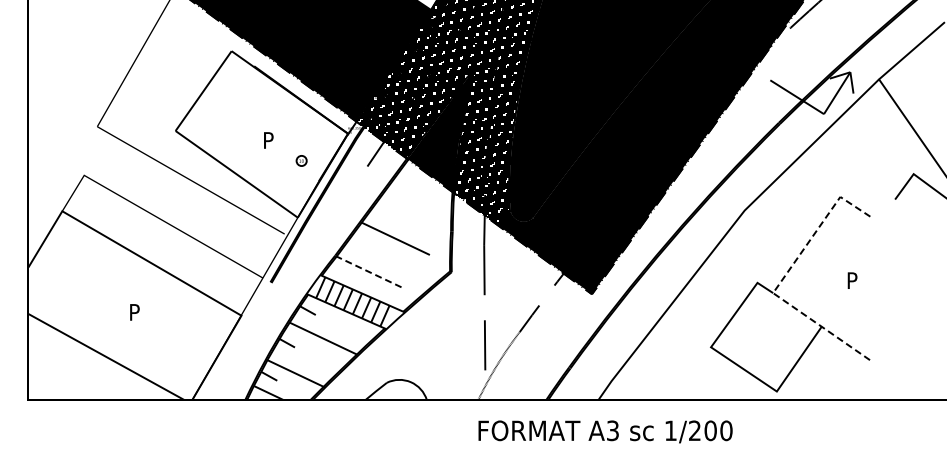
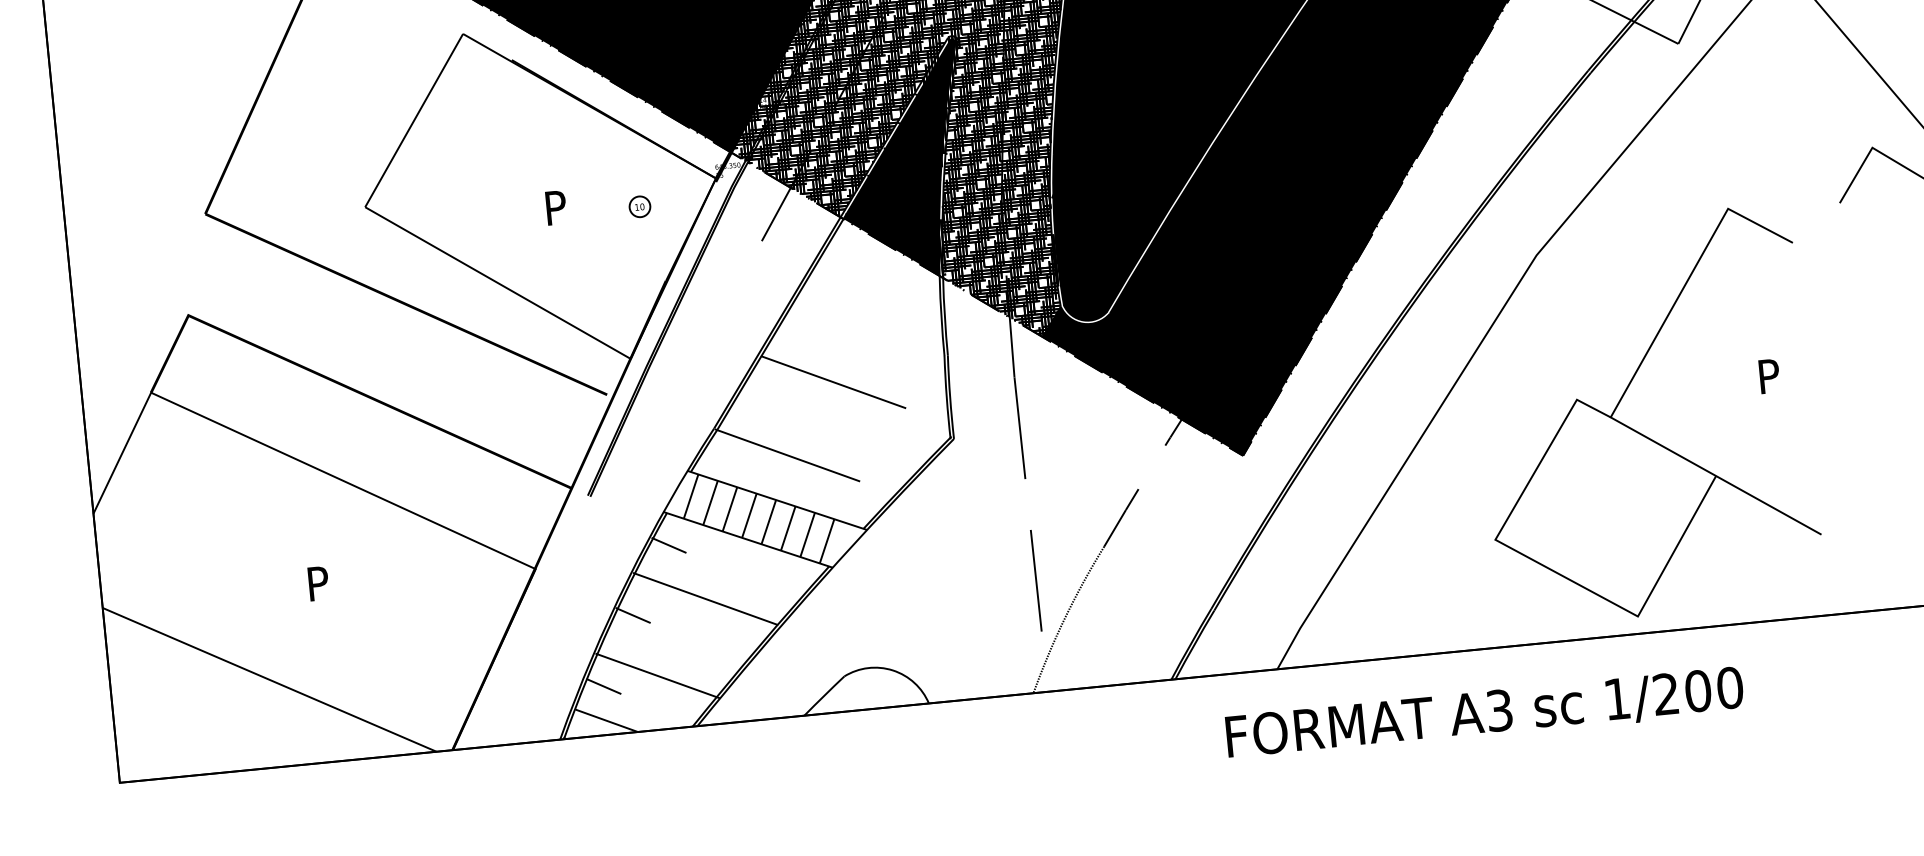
part: (301, 160) -> (639, 205), moved
line: (369, 272) -> (787, 455), dashed -> solid
line: (782, 279) -> (1627, 387), dashed -> solid
text: (605, 431) -> (1484, 713), moved

